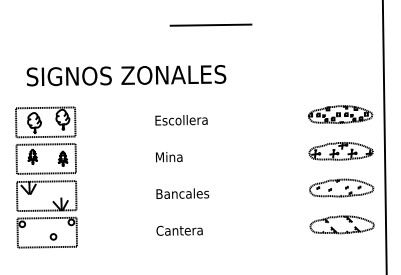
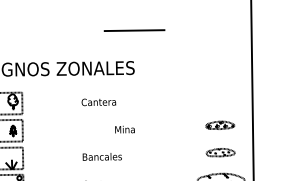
line: (210, 24) -> (134, 30), moved
part: (340, 114) -> (219, 97), removed
text: (181, 120) -> (101, 102), Escollera -> Cantera
part: (340, 151) -> (219, 125), size x0.6
text: (169, 157) -> (125, 129), moved
part: (341, 187) -> (220, 152), size x0.6

